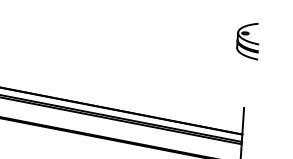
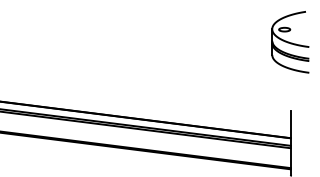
part: (248, 41) -> (290, 42), size x1.67

